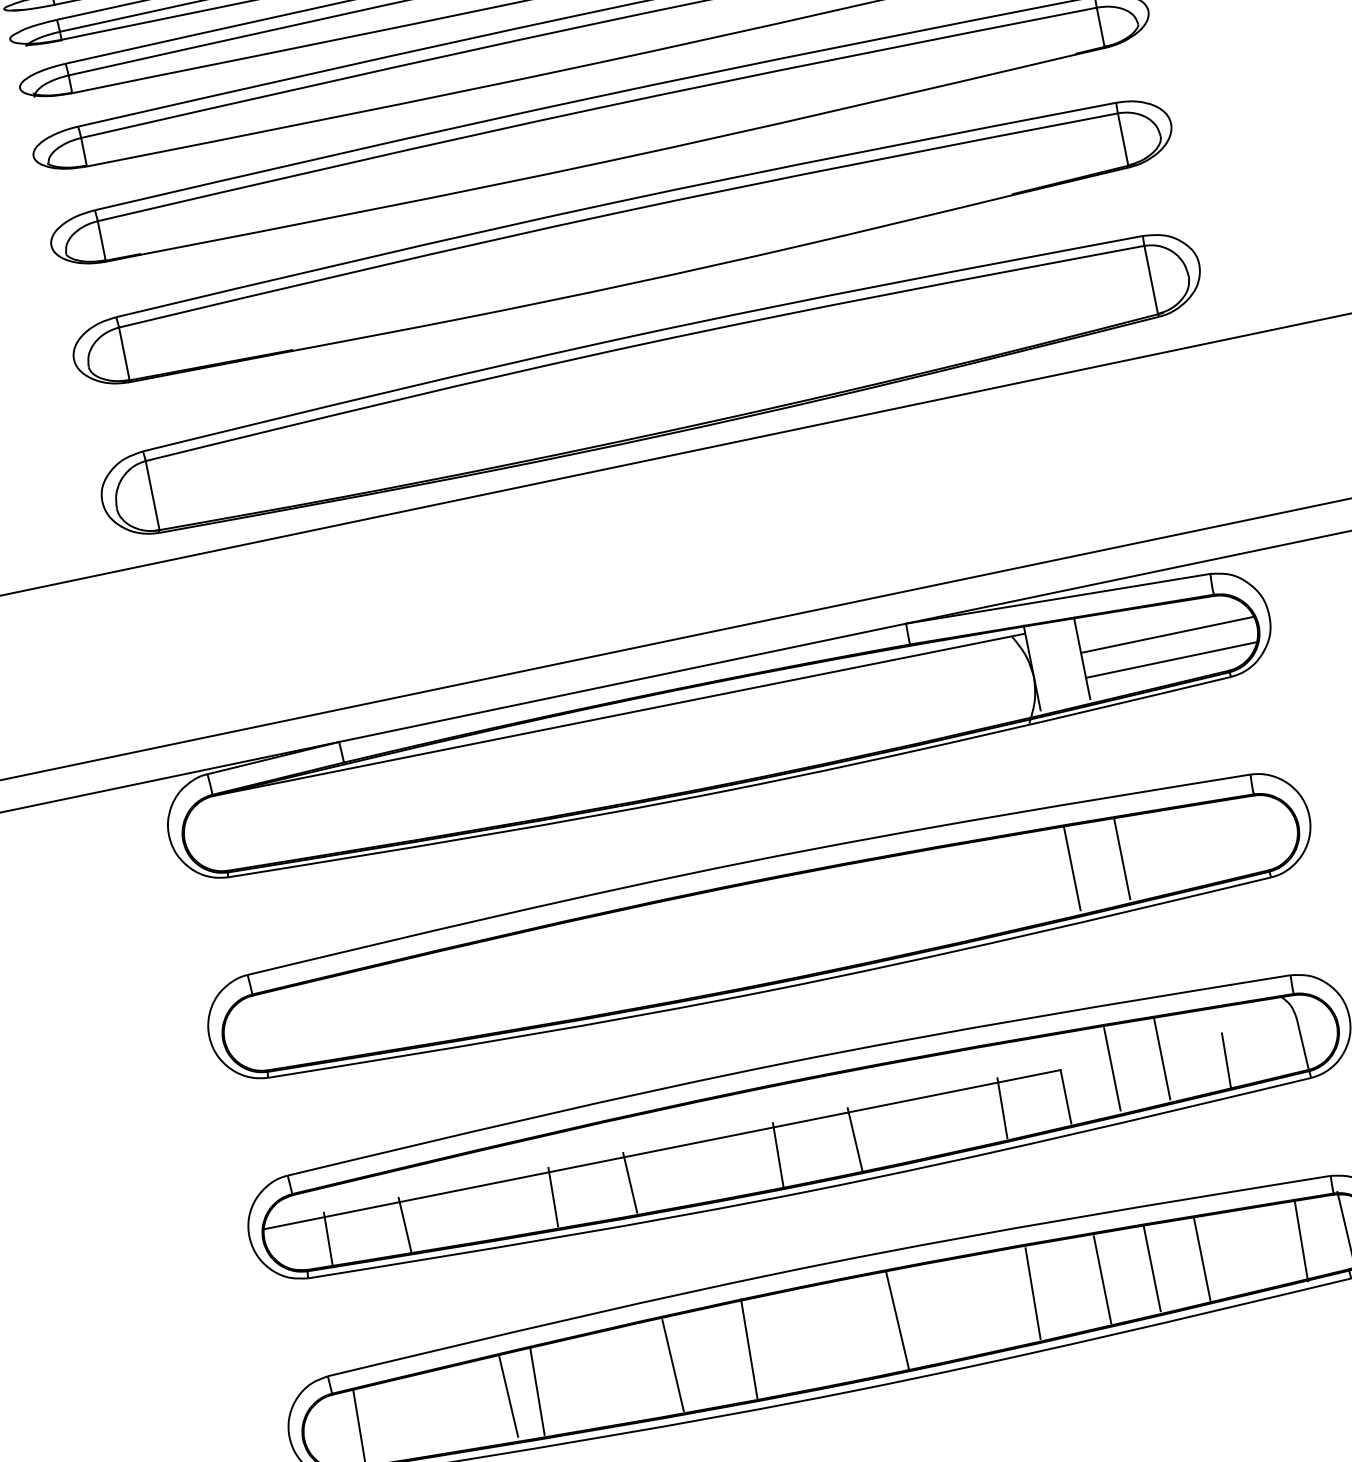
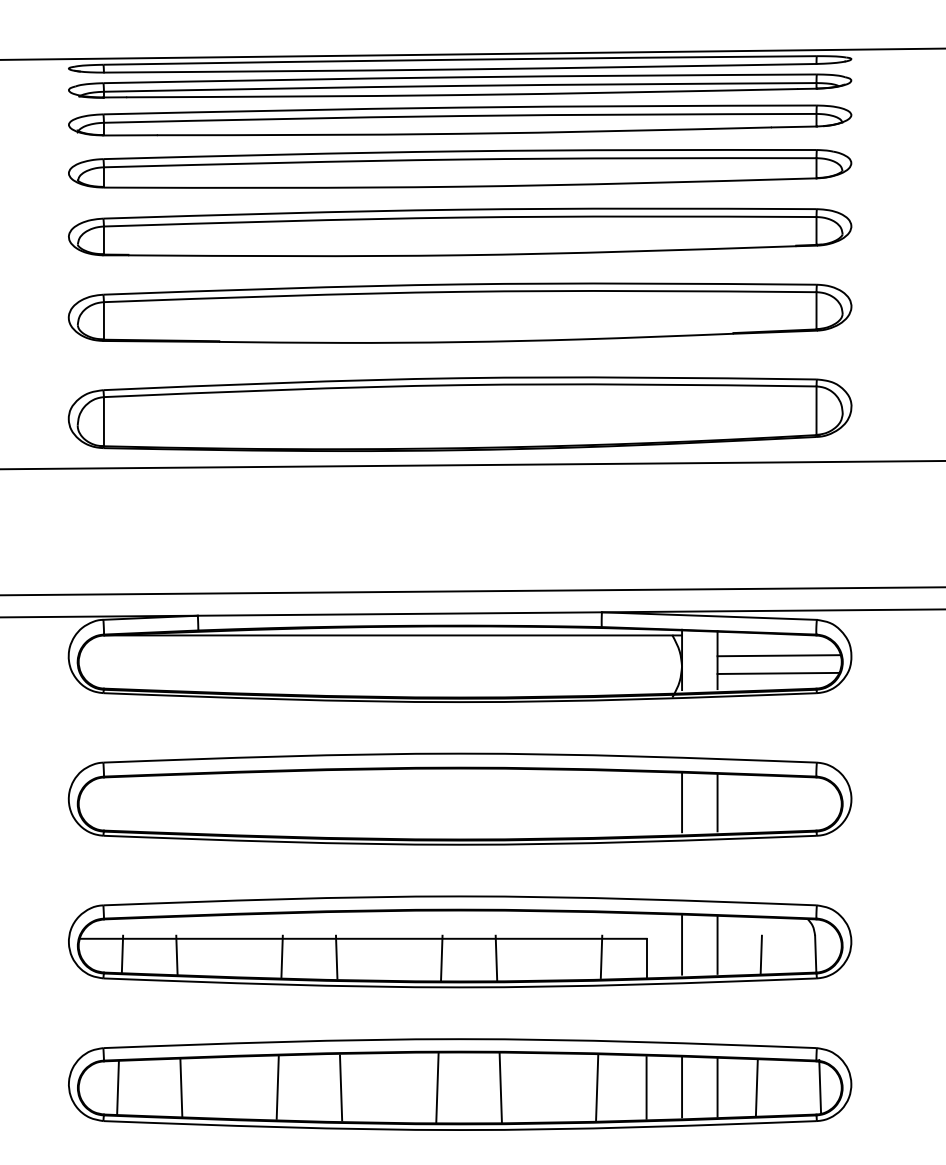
line: (1300, 1240) -> (756, 1087), moved
line: (749, 1348) -> (437, 1087), moved
line: (536, 1390) -> (277, 1087), moved
line: (508, 1396) -> (181, 1087), moved

